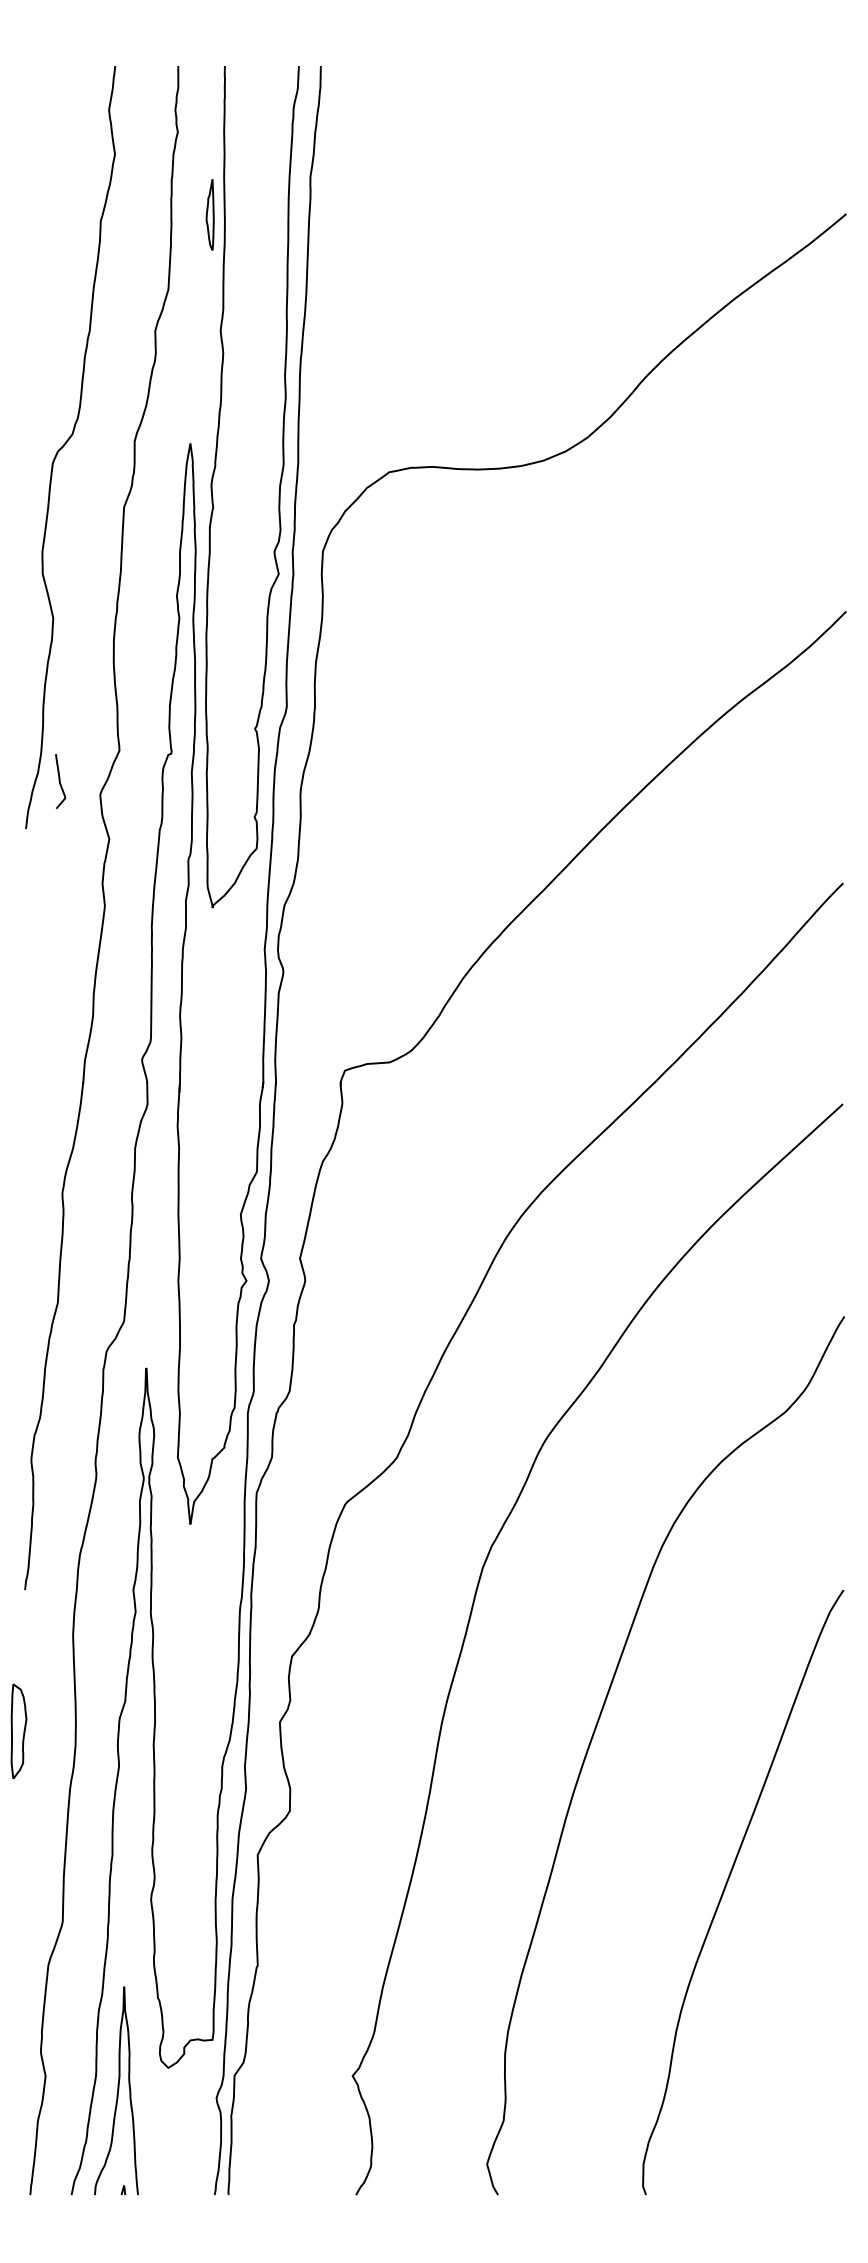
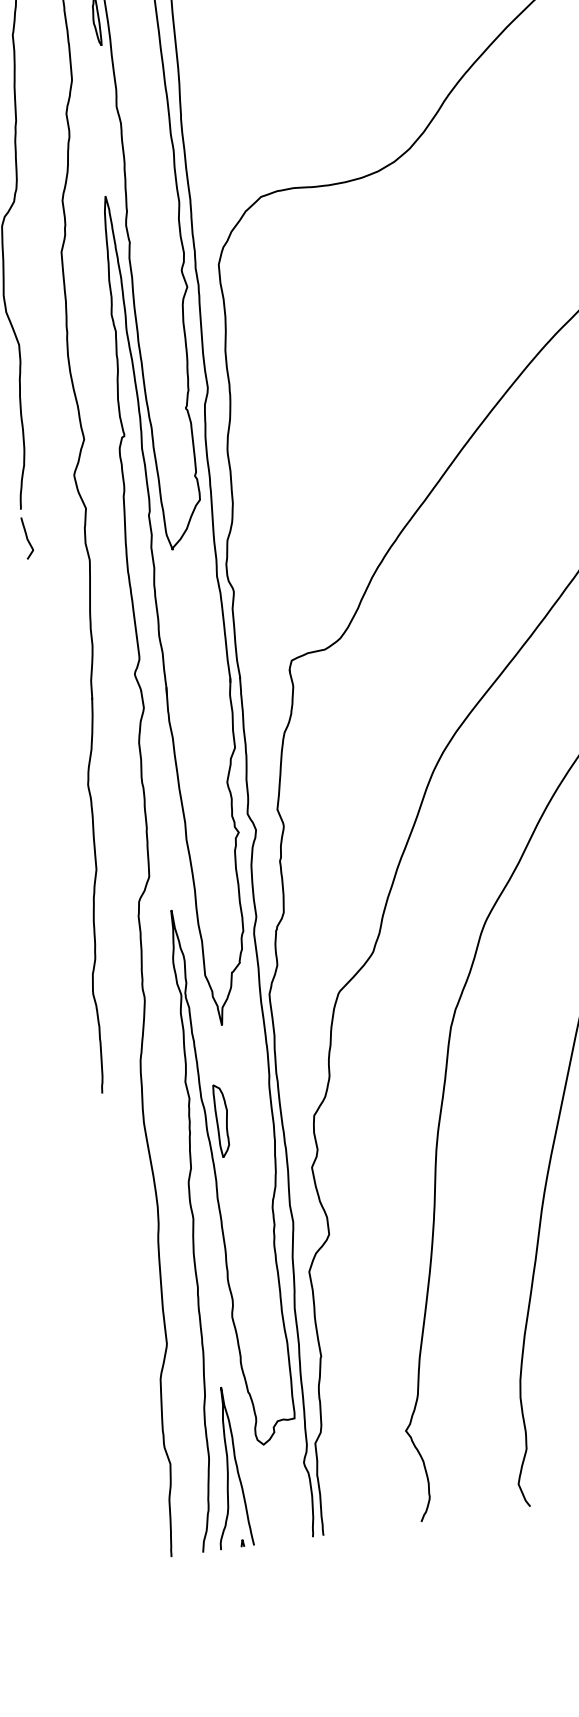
curve: (60, 781) -> (27, 538), moved
part: (18, 1730) -> (222, 1120), moved

